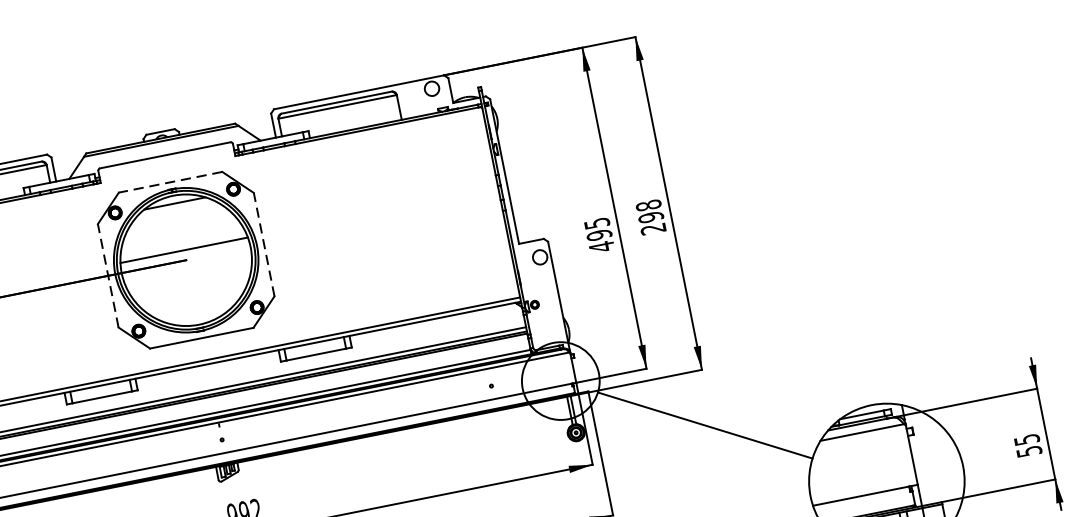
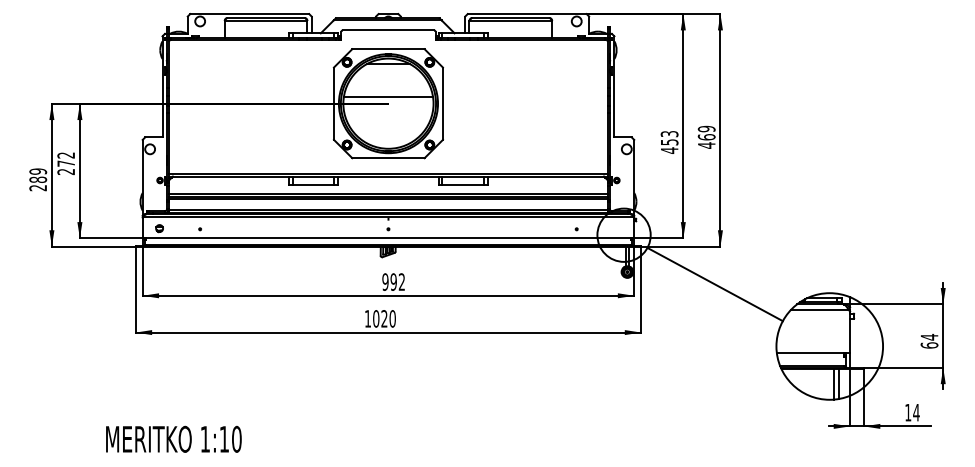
line: (169, 182) -> (387, 49), dashed -> solid
text: (650, 216) -> (706, 136), 298 -> 469
text: (598, 229) -> (669, 138), 495 -> 453
line: (263, 244) -> (442, 103), dashed -> solid
line: (107, 275) -> (333, 103), dashed -> solid
text: (1027, 444) -> (929, 340), 55 -> 64

